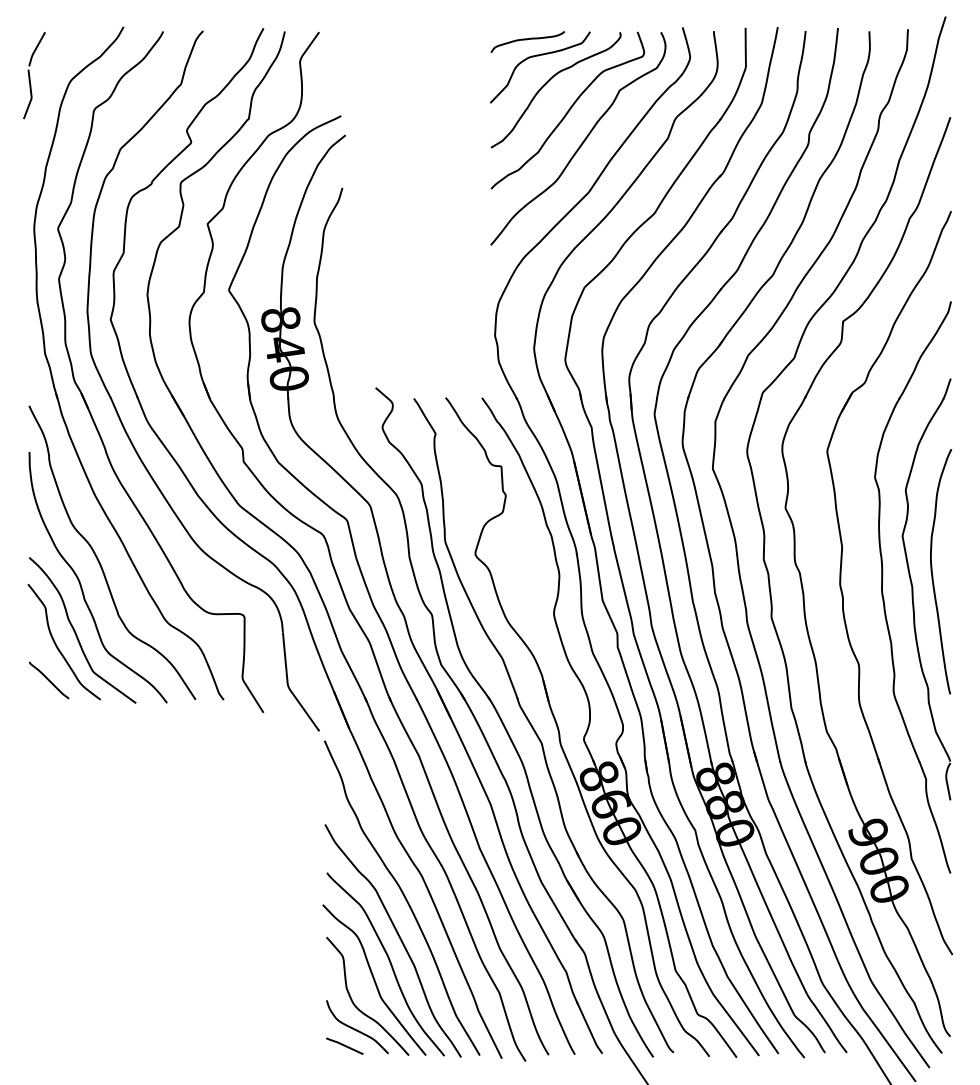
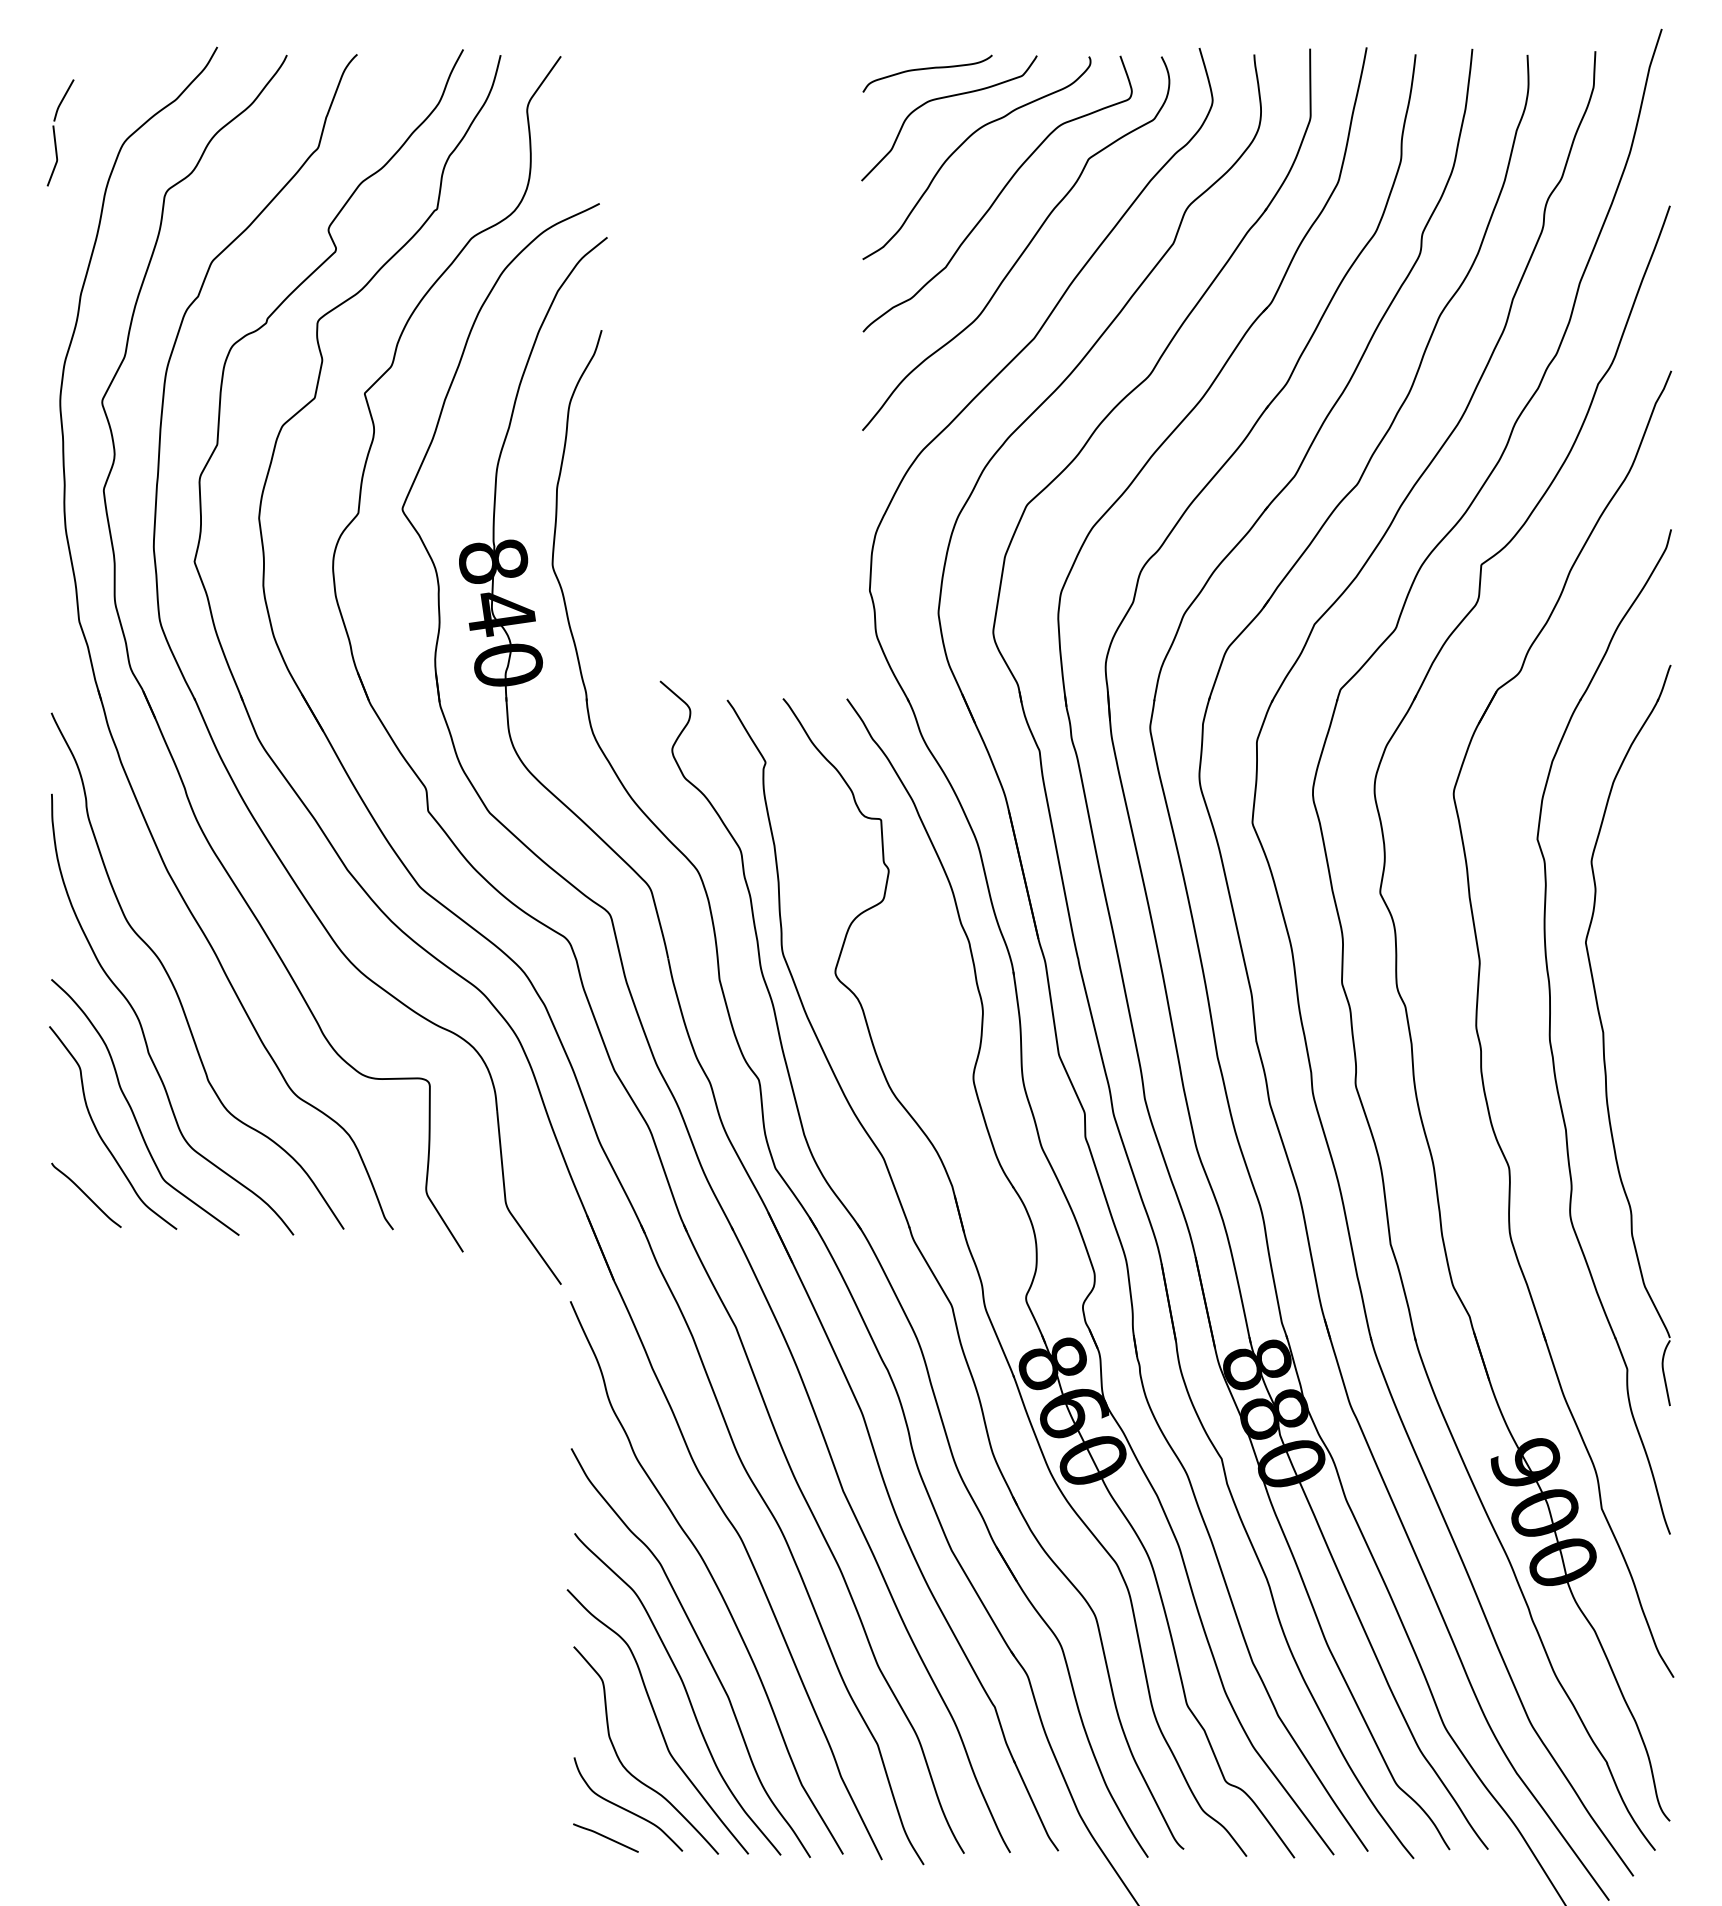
part: (34, 75) -> (60, 132), size x0.7
curve: (933, 575) -> (1640, 1010), removed

